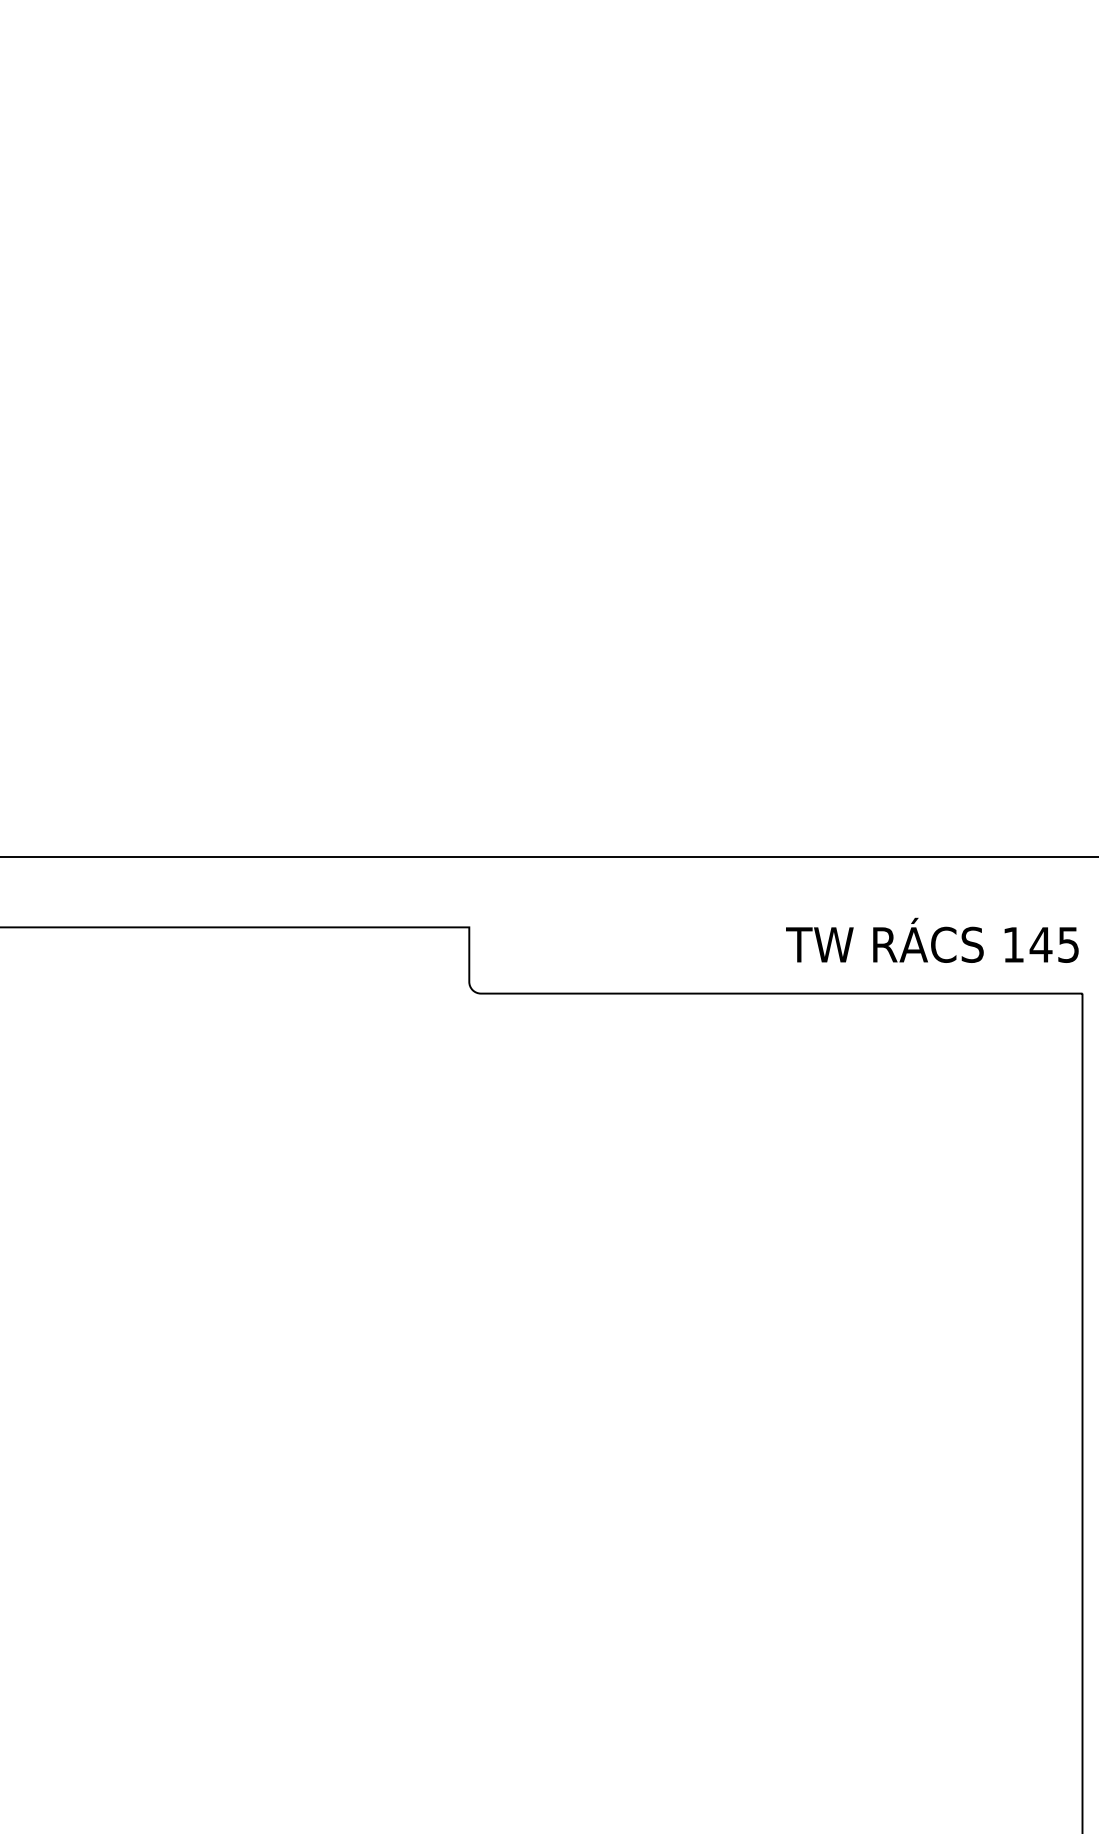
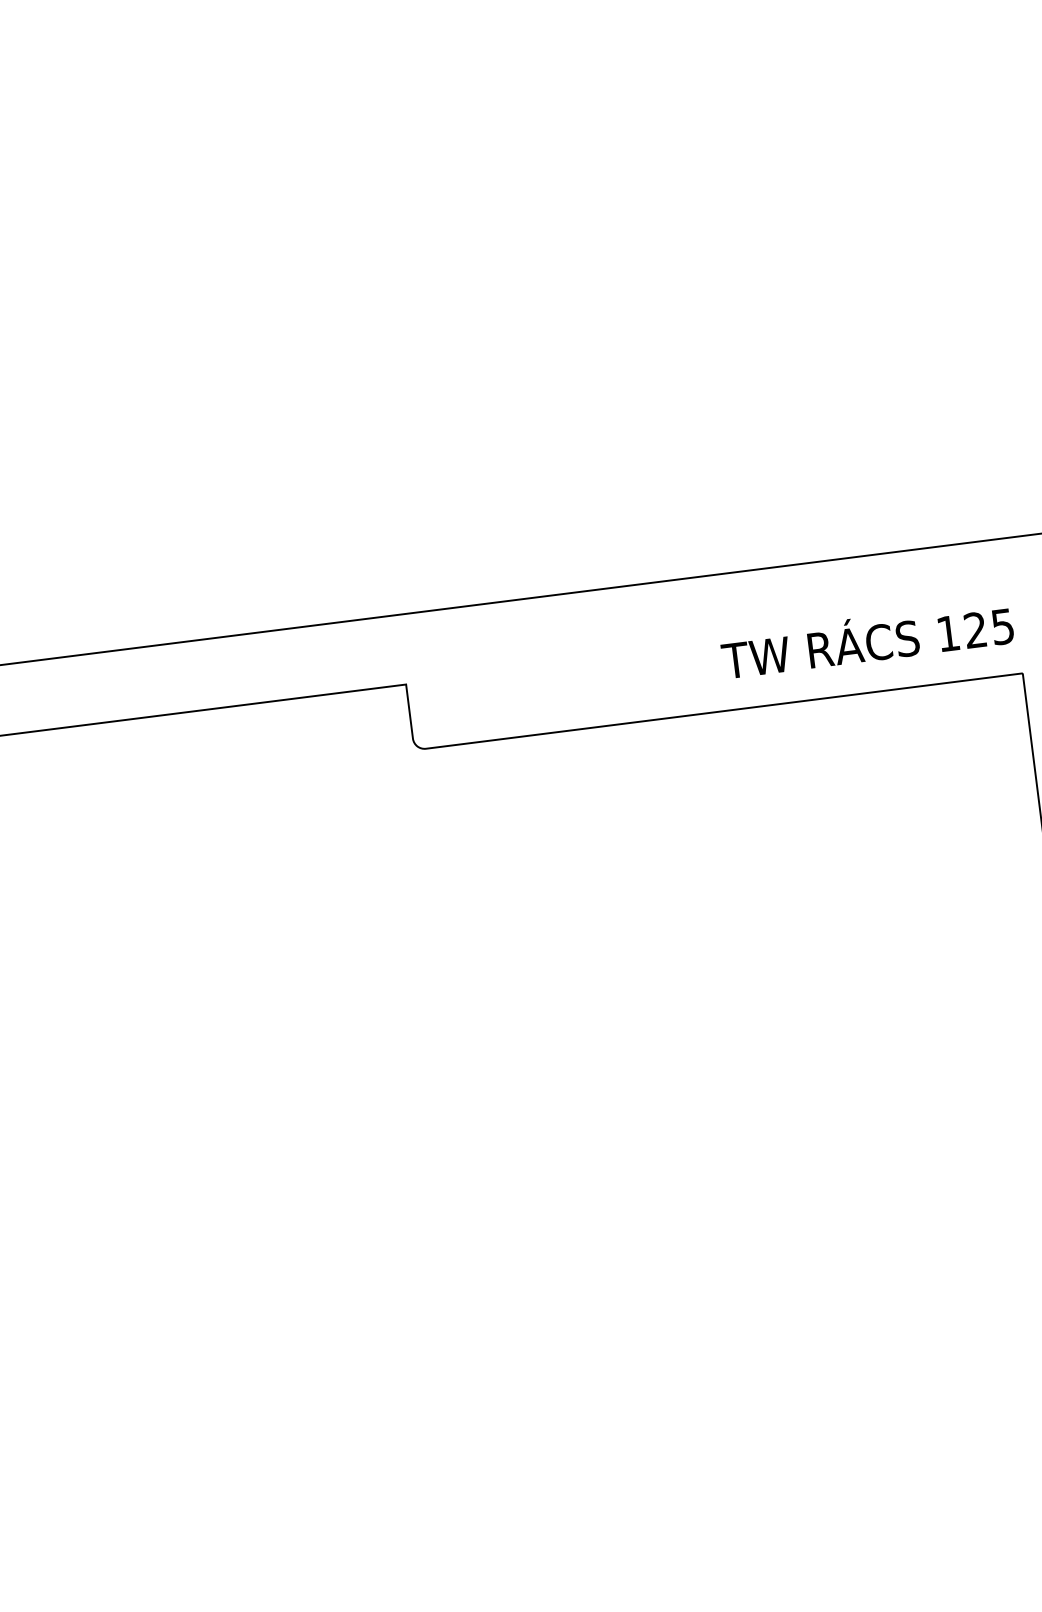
text: (1040, 944) -> (974, 629), 145 -> 125

